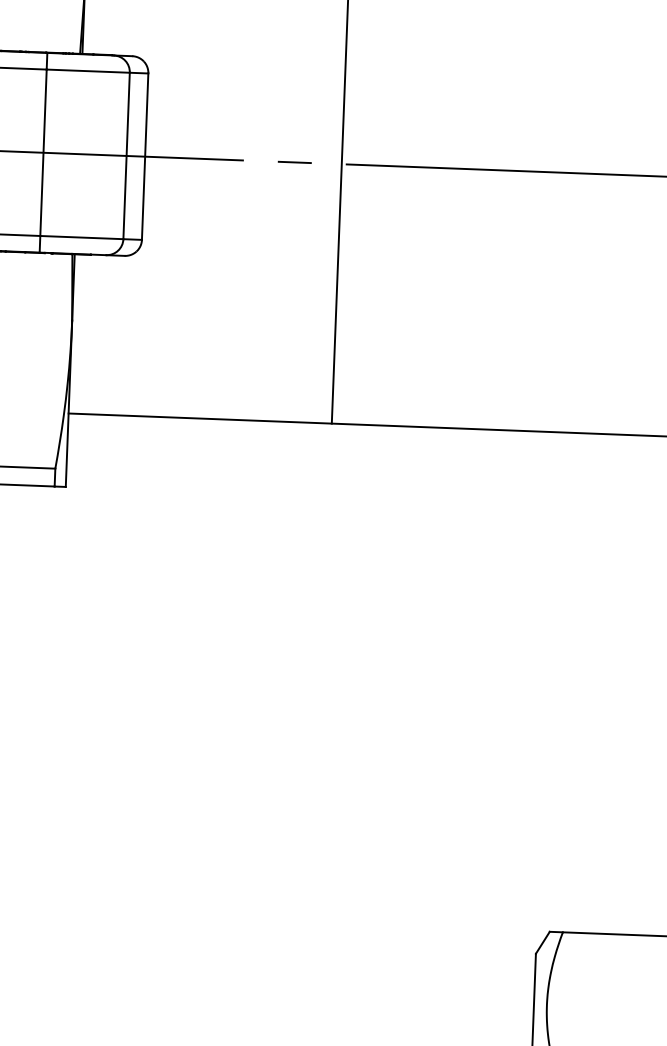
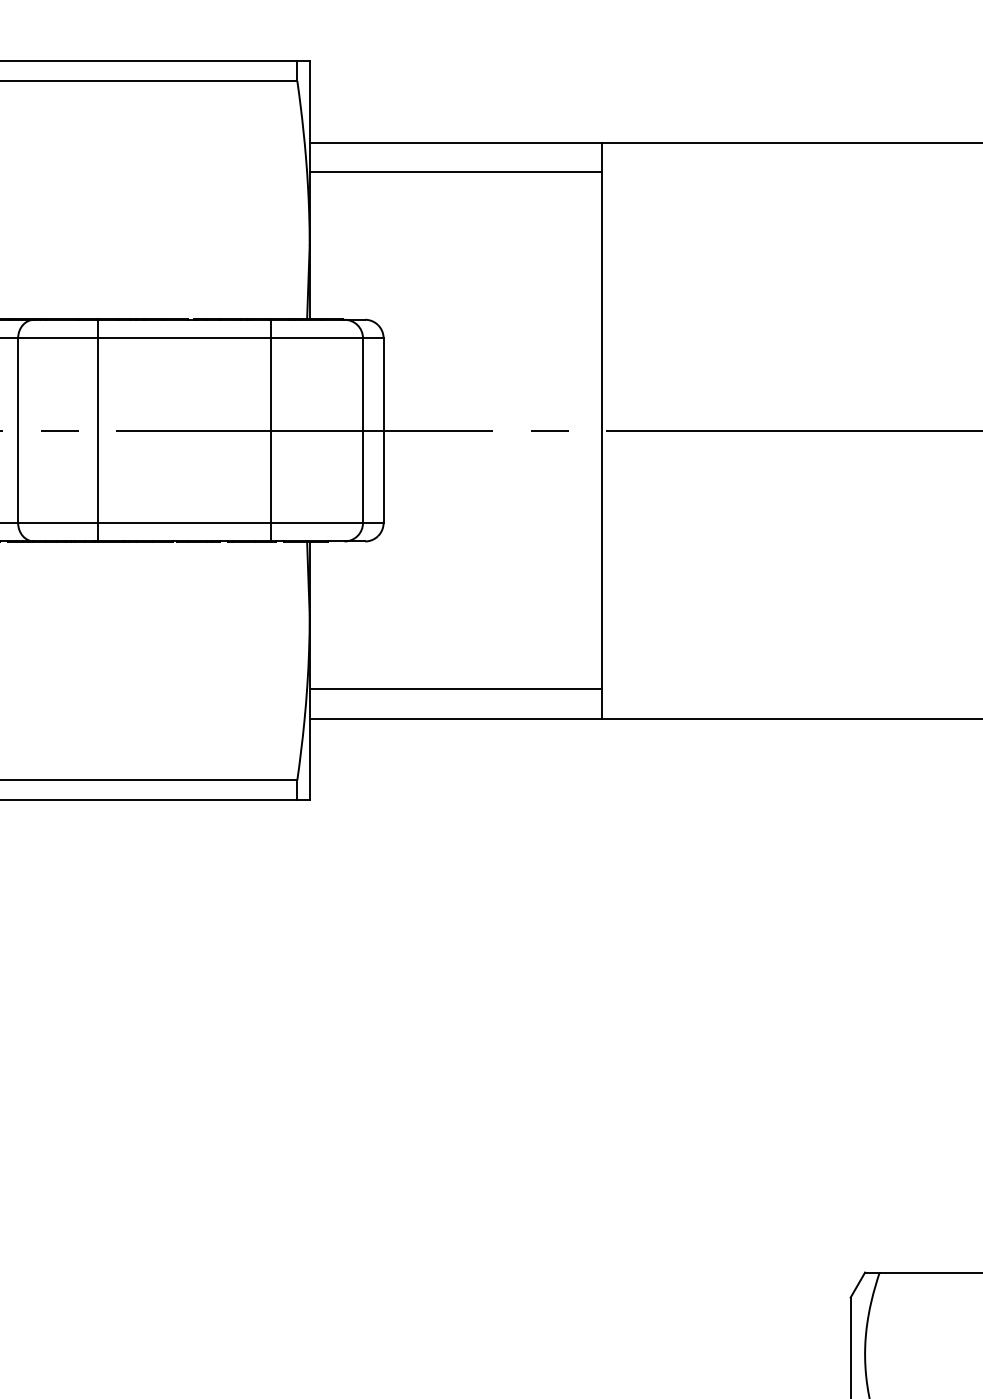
line: (200, 392) -> (455, 689), added

